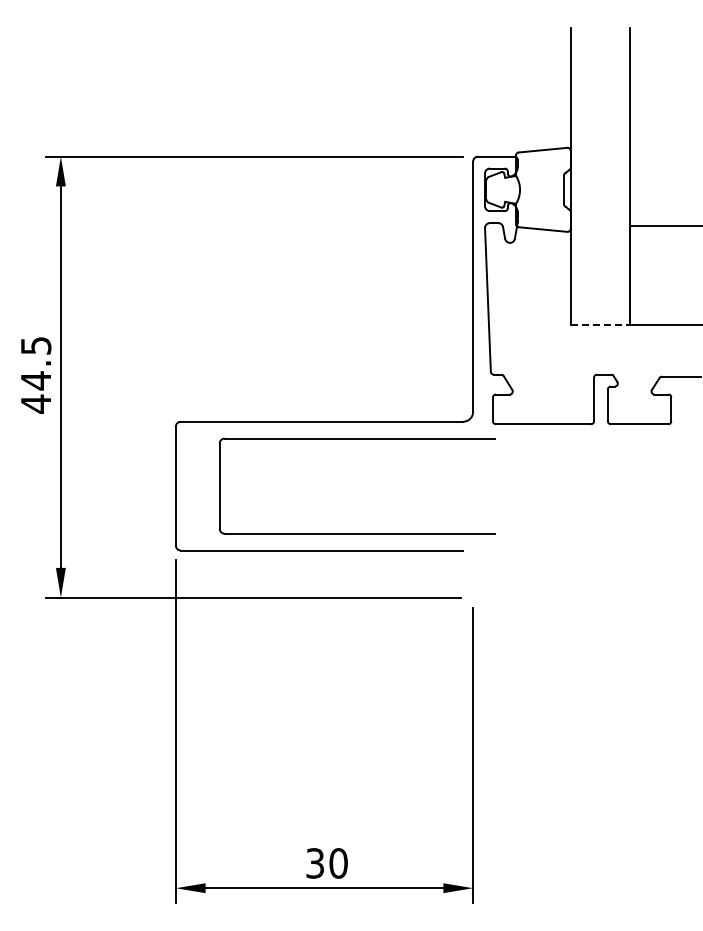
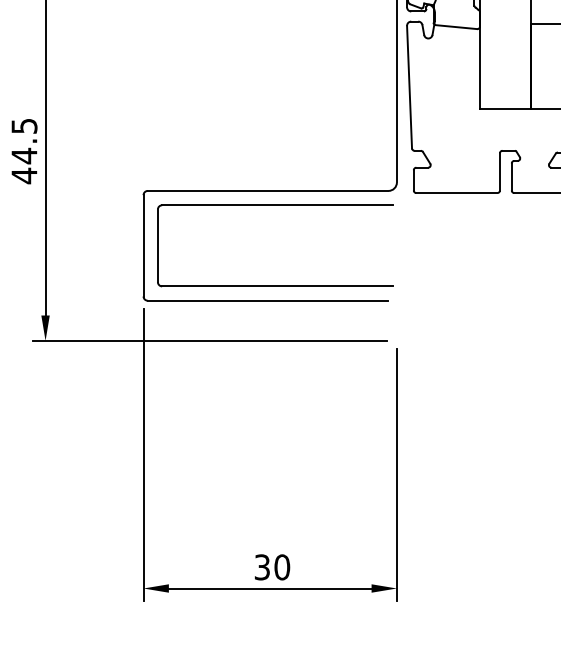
line: (600, 325) -> (505, 108), dashed -> solid
part: (356, 439) -> (274, 206), moved

